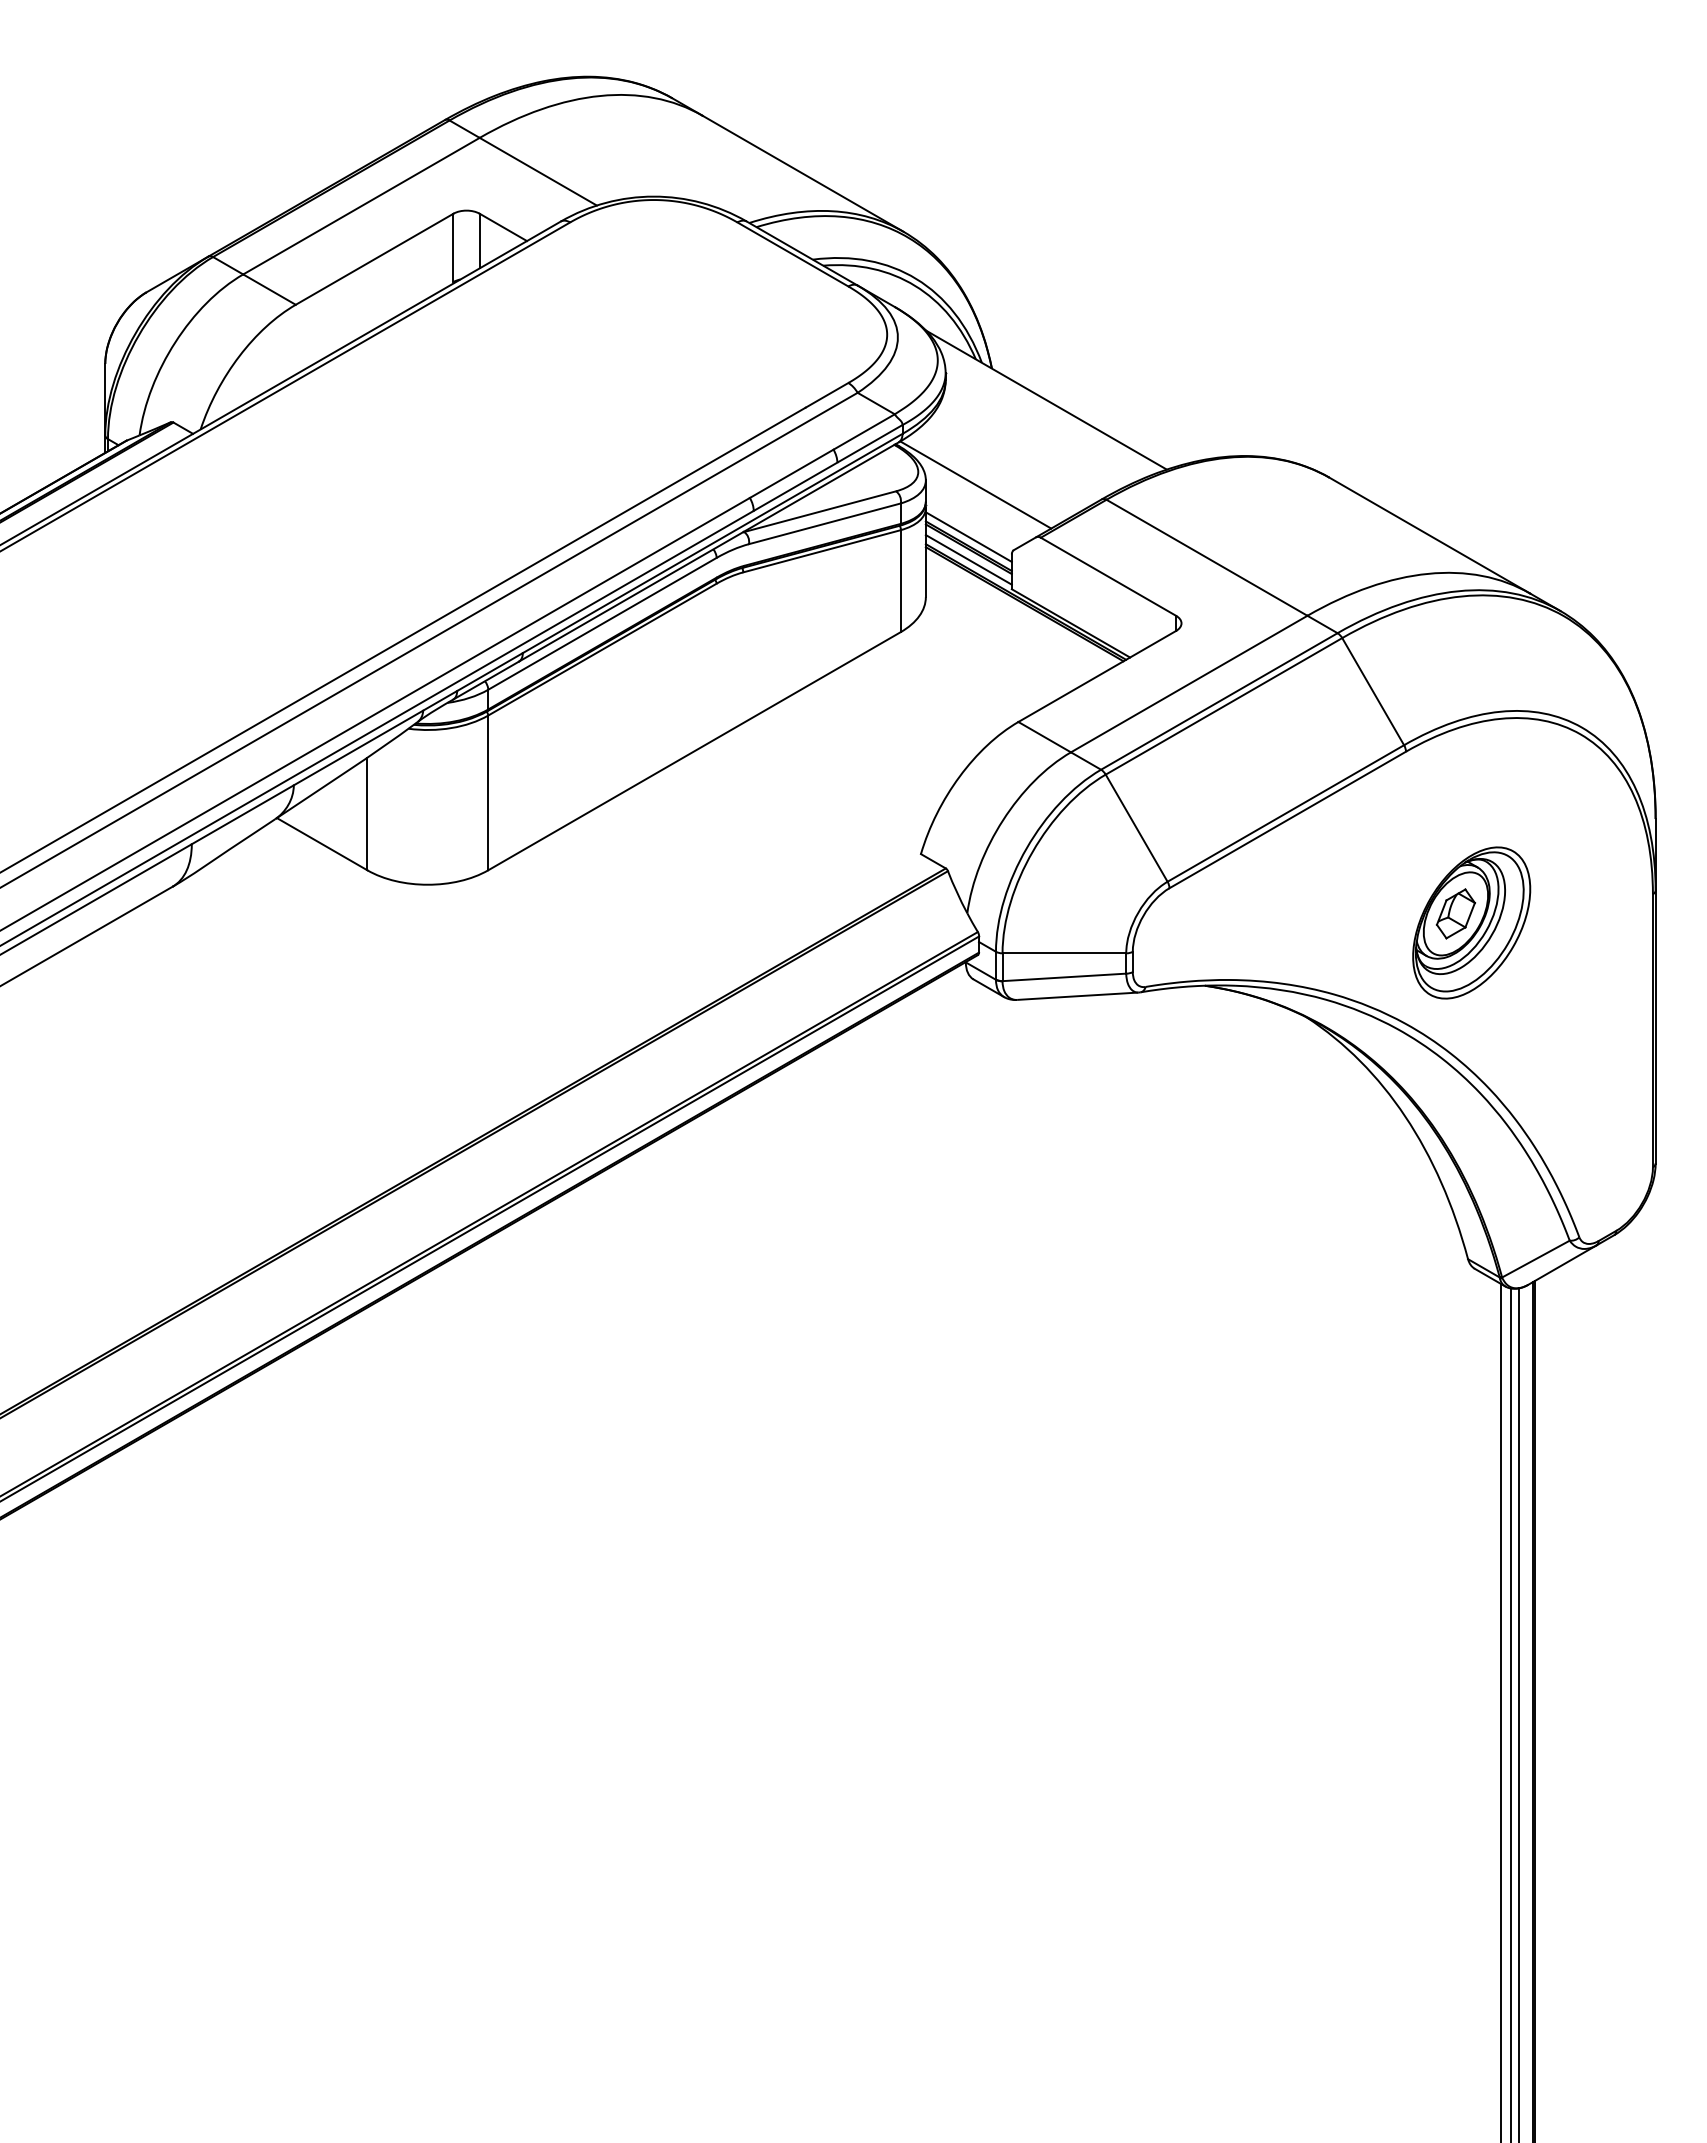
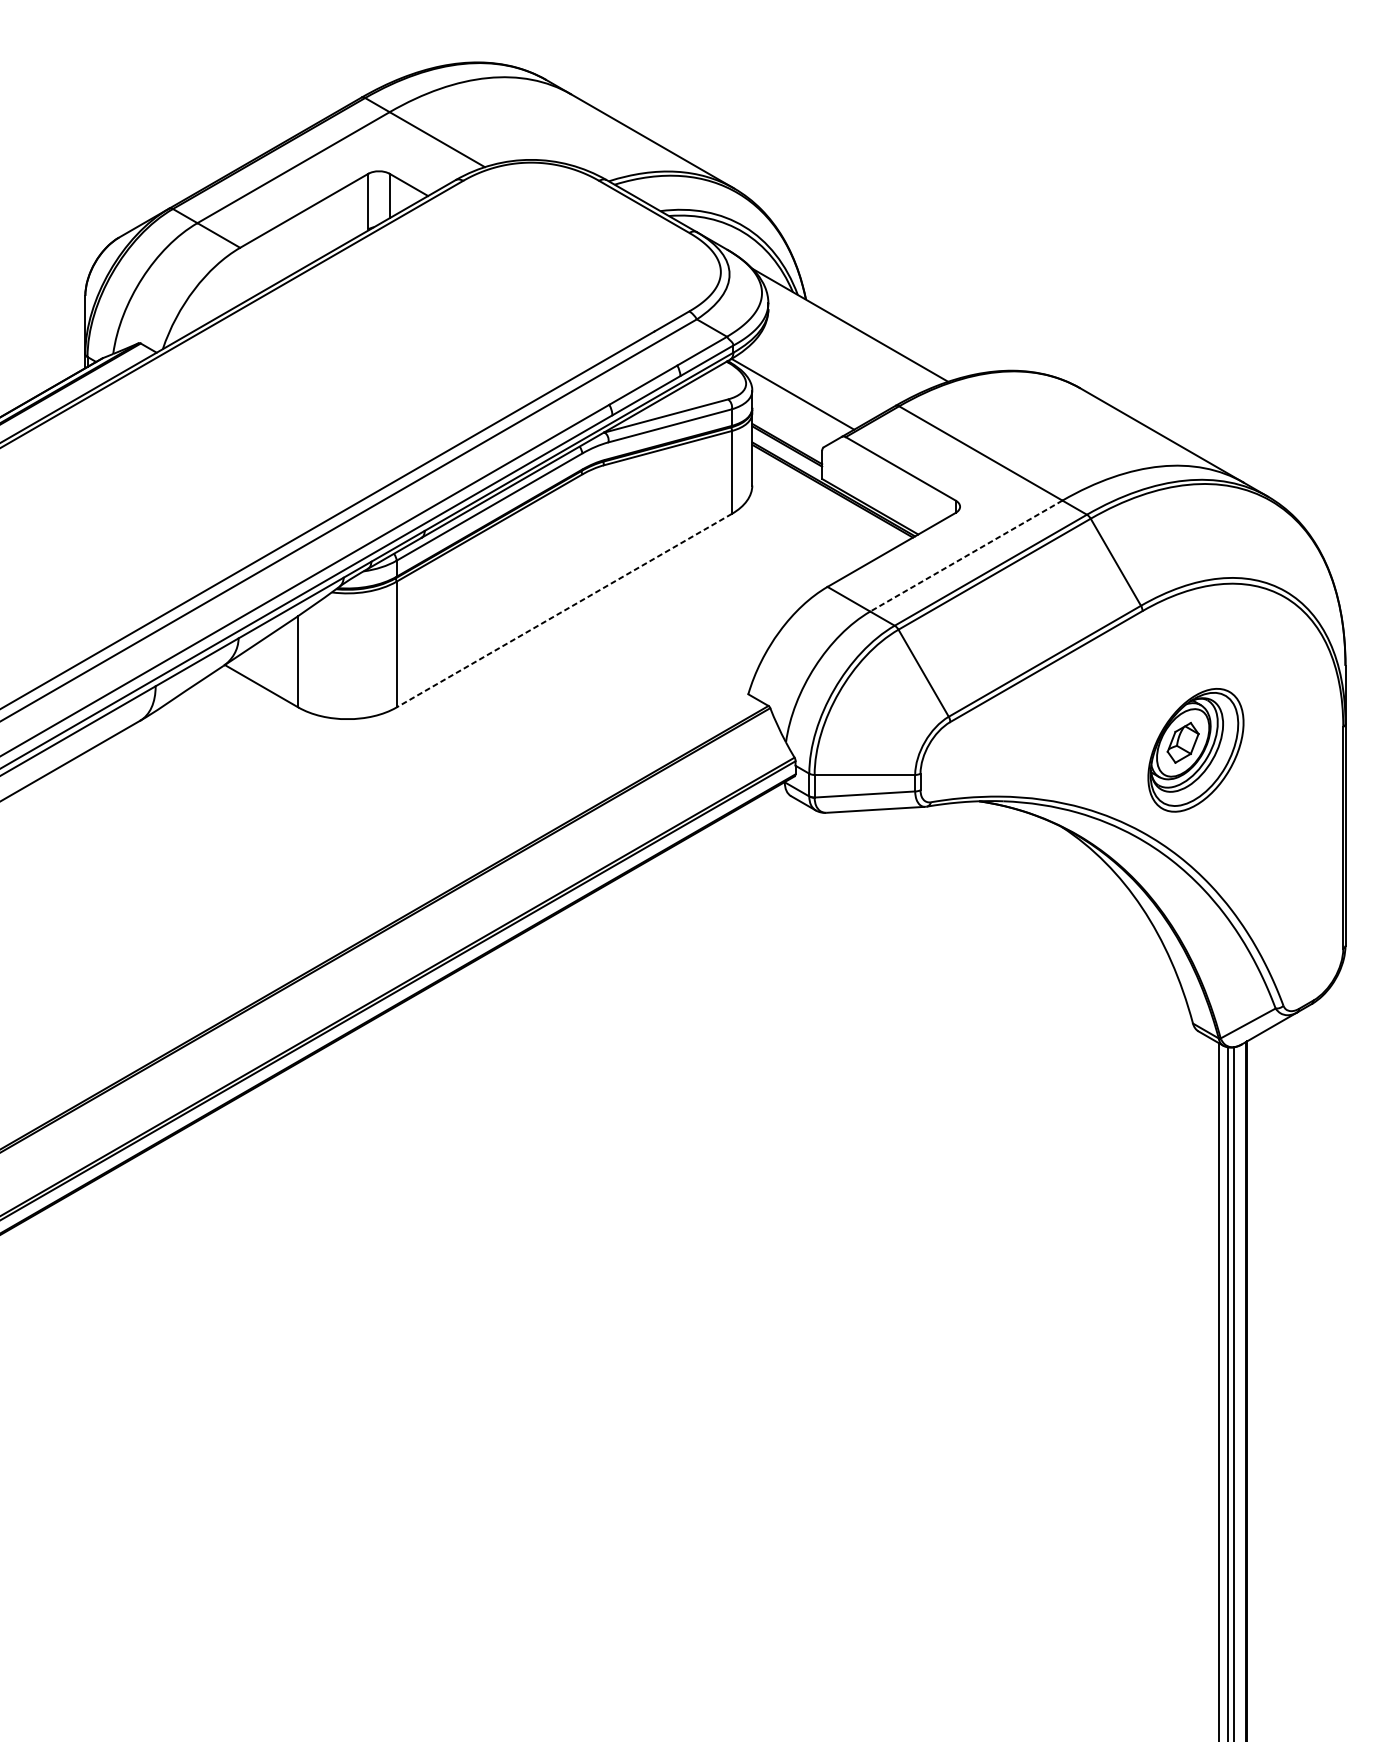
line: (968, 536) -> (786, 436), removed
line: (968, 559) -> (786, 454), removed
line: (1189, 684) -> (966, 556), solid -> dashed
line: (694, 751) -> (564, 610), solid -> dashed

